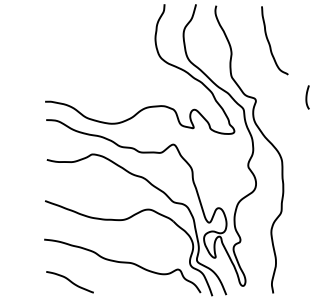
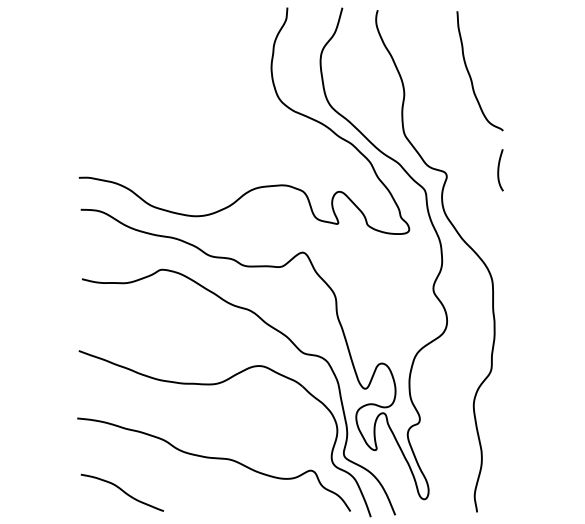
curve: (307, 97) -> (500, 170), moved

